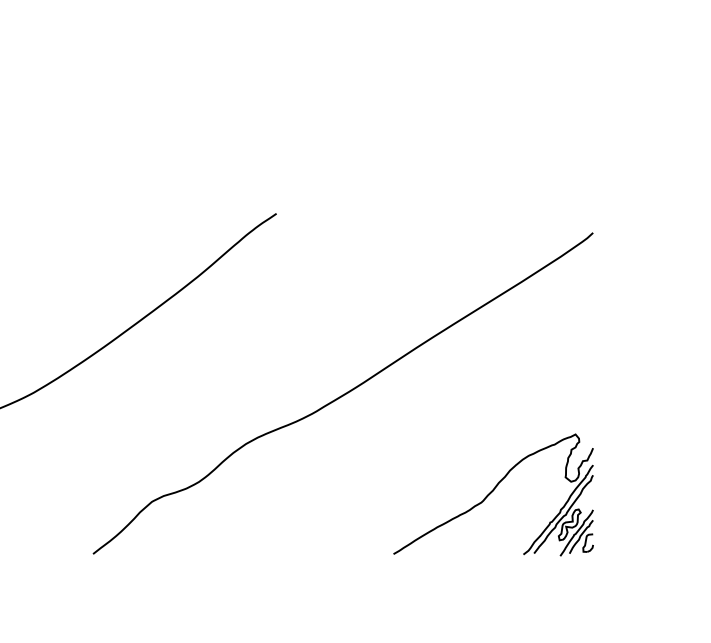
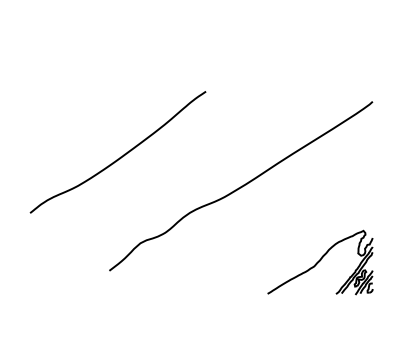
part: (493, 494) -> (320, 262), moved

